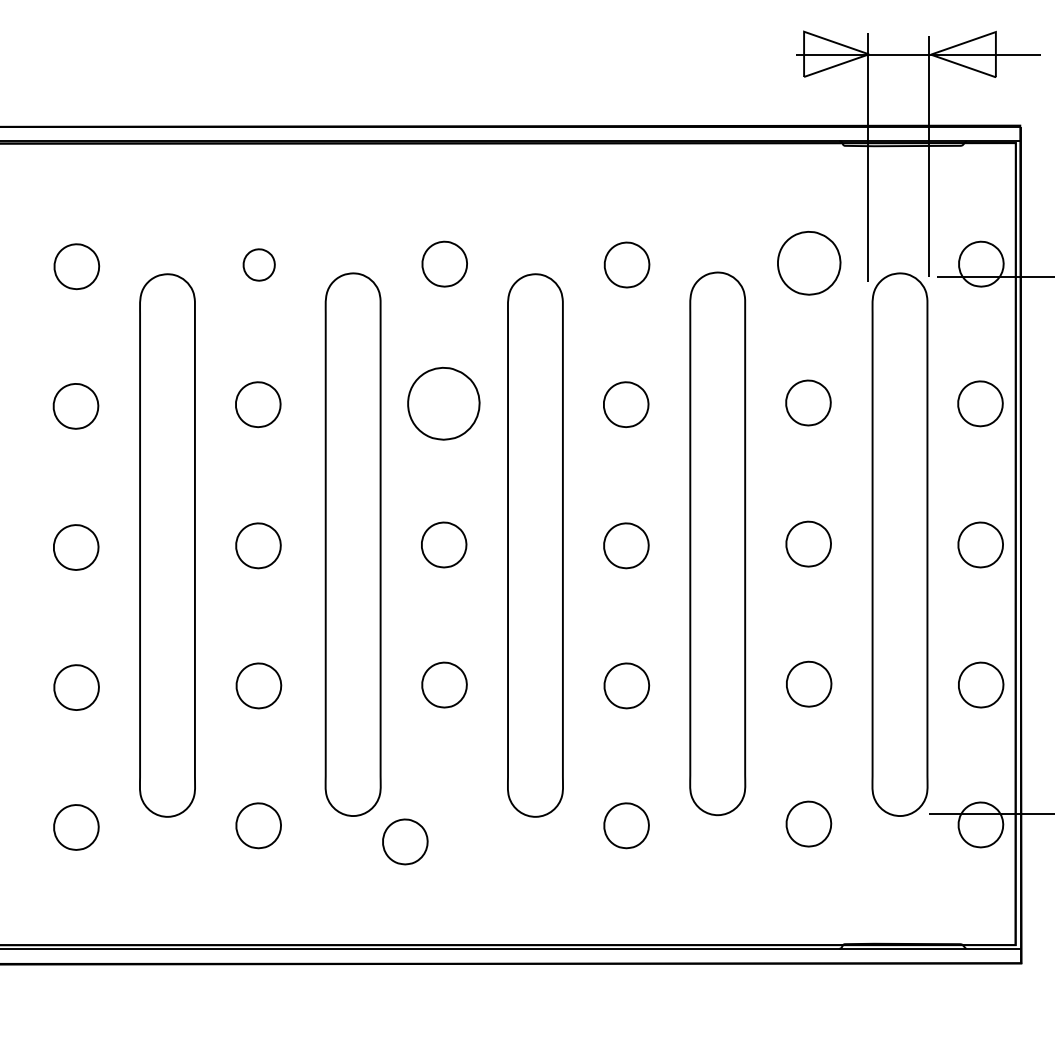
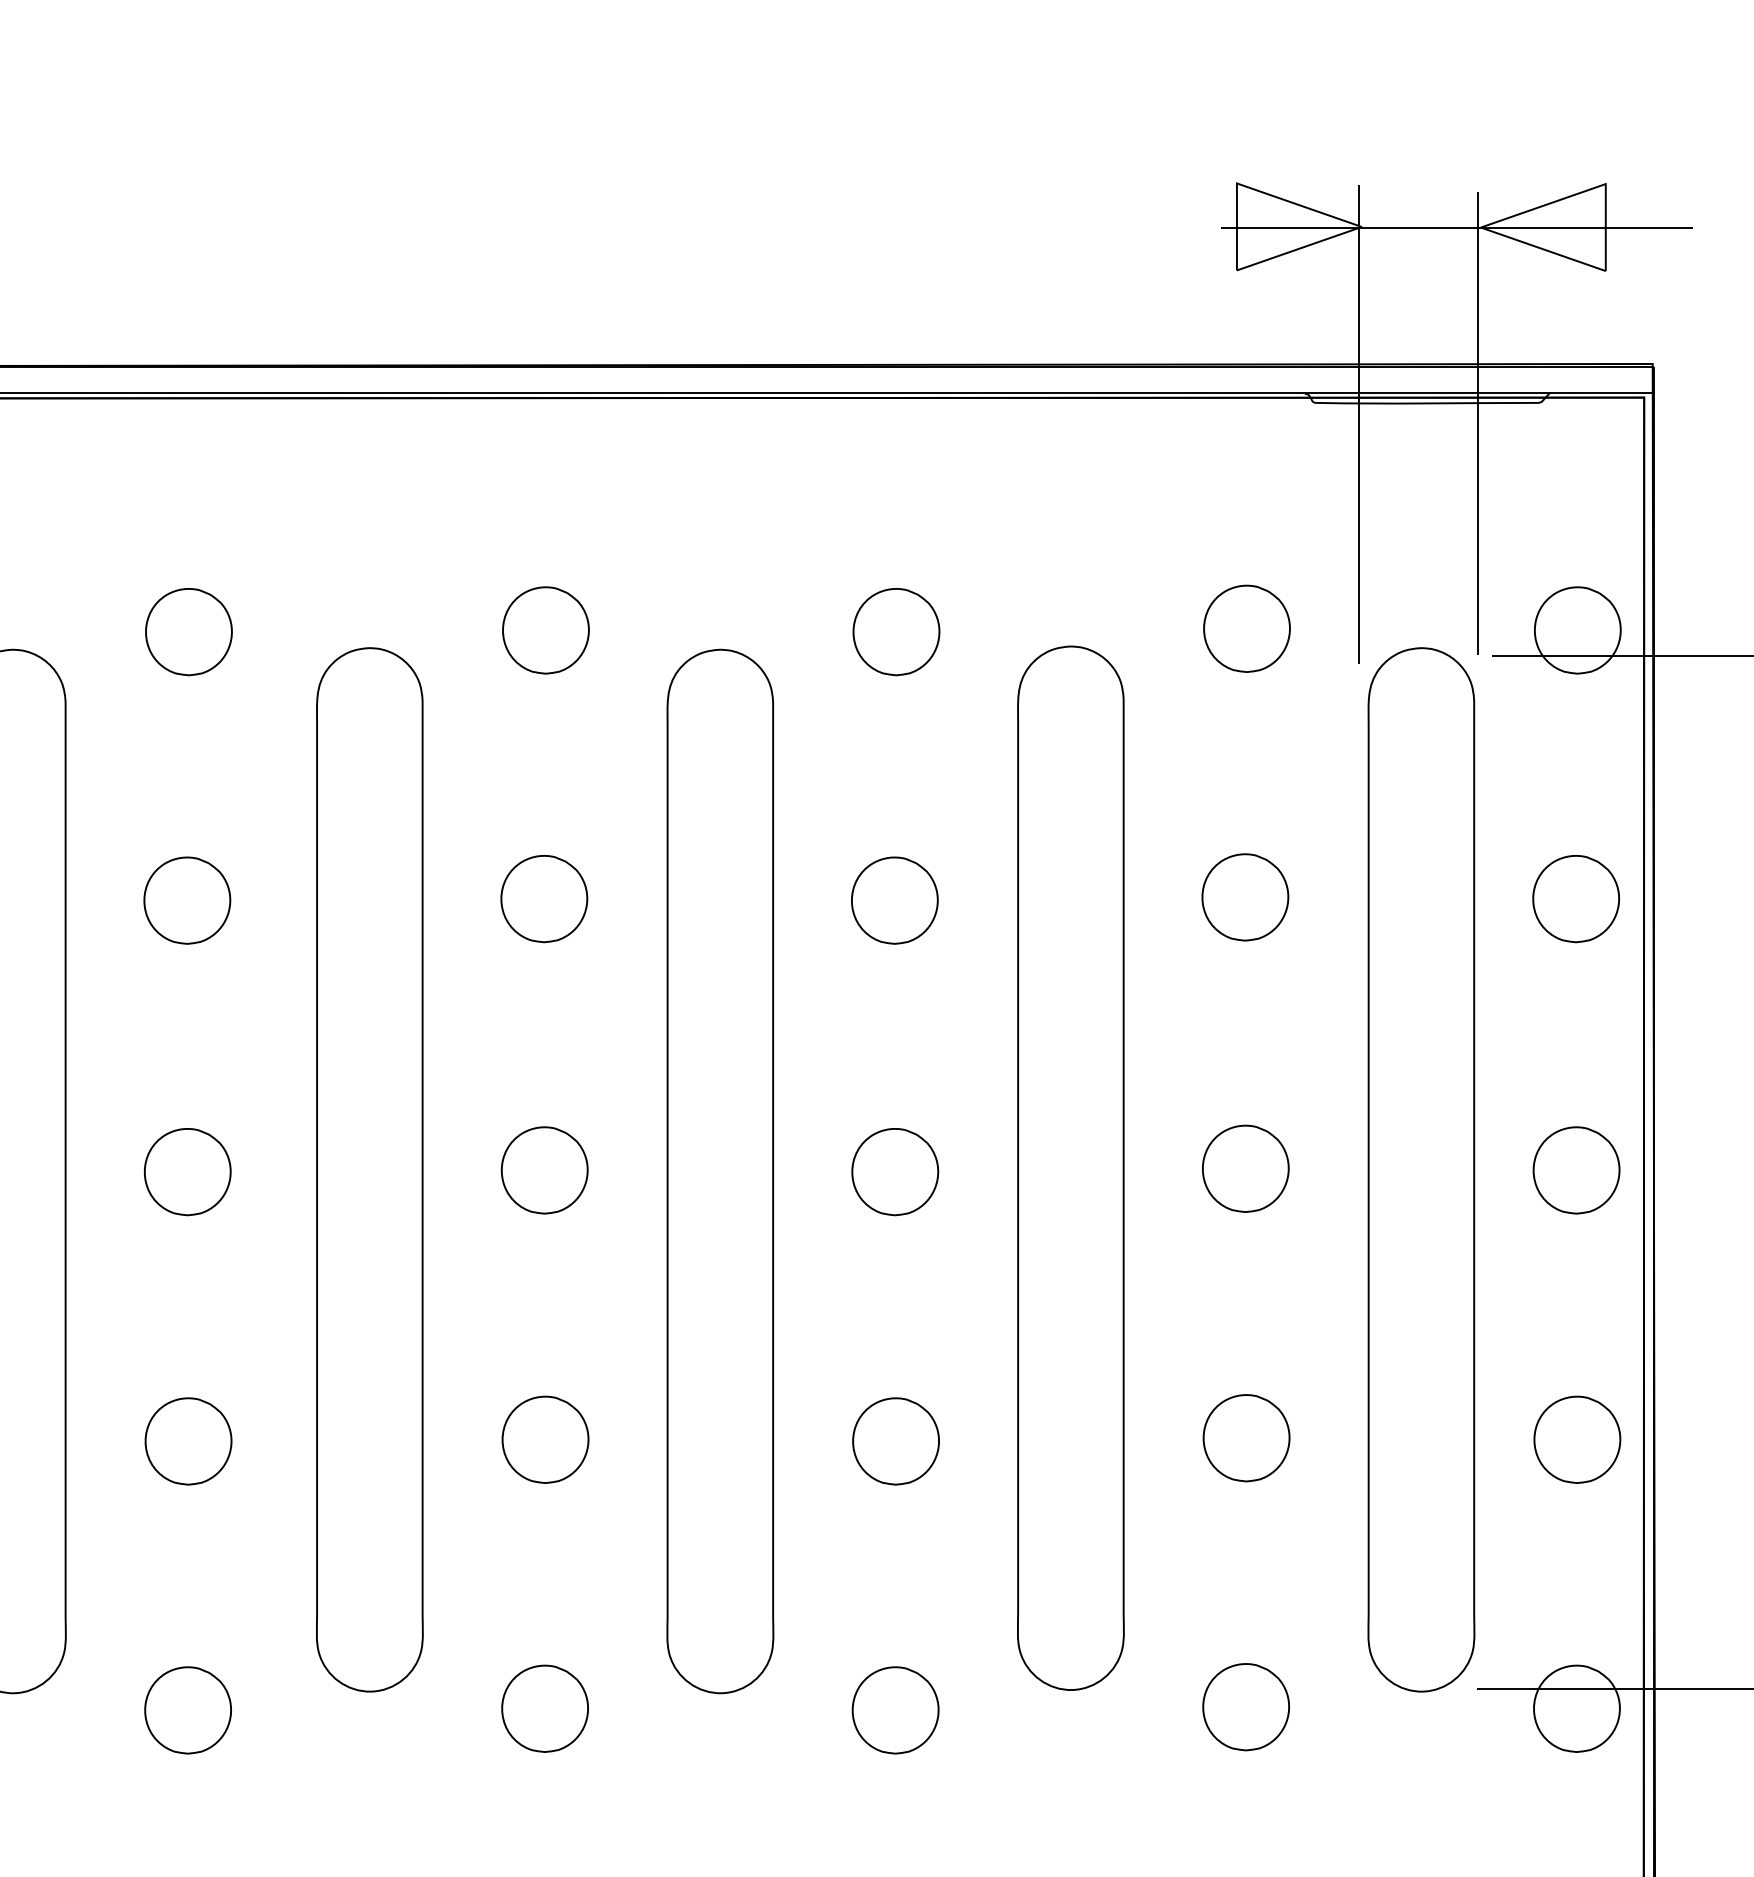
part: (809, 263) -> (1247, 629), size x0.71
part: (259, 264) -> (189, 631), size x1.43
part: (443, 403) -> (543, 898), size x0.62
part: (405, 841) -> (545, 1707), moved

